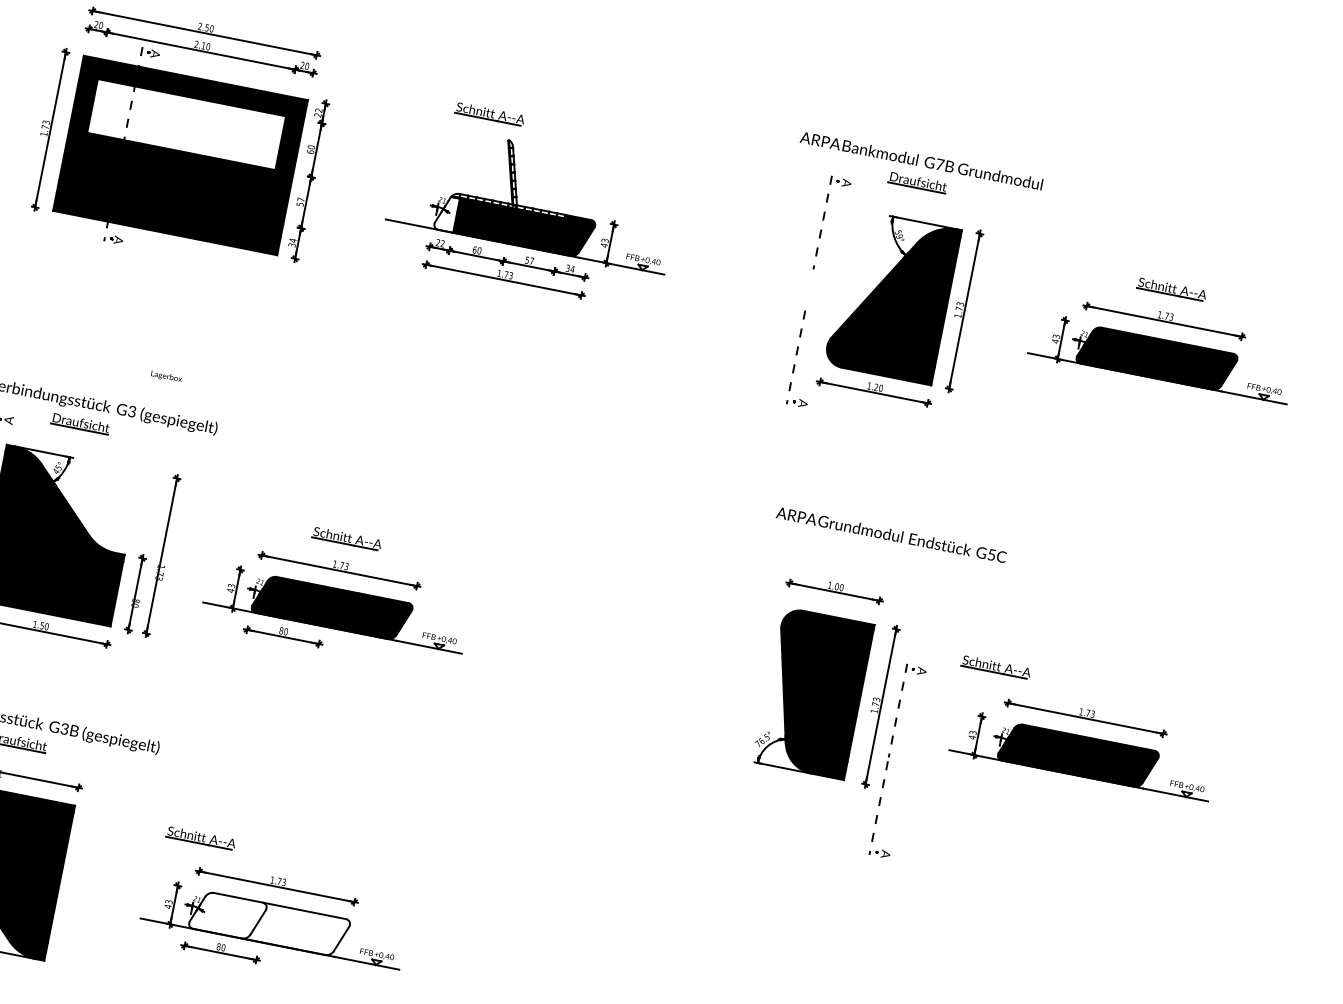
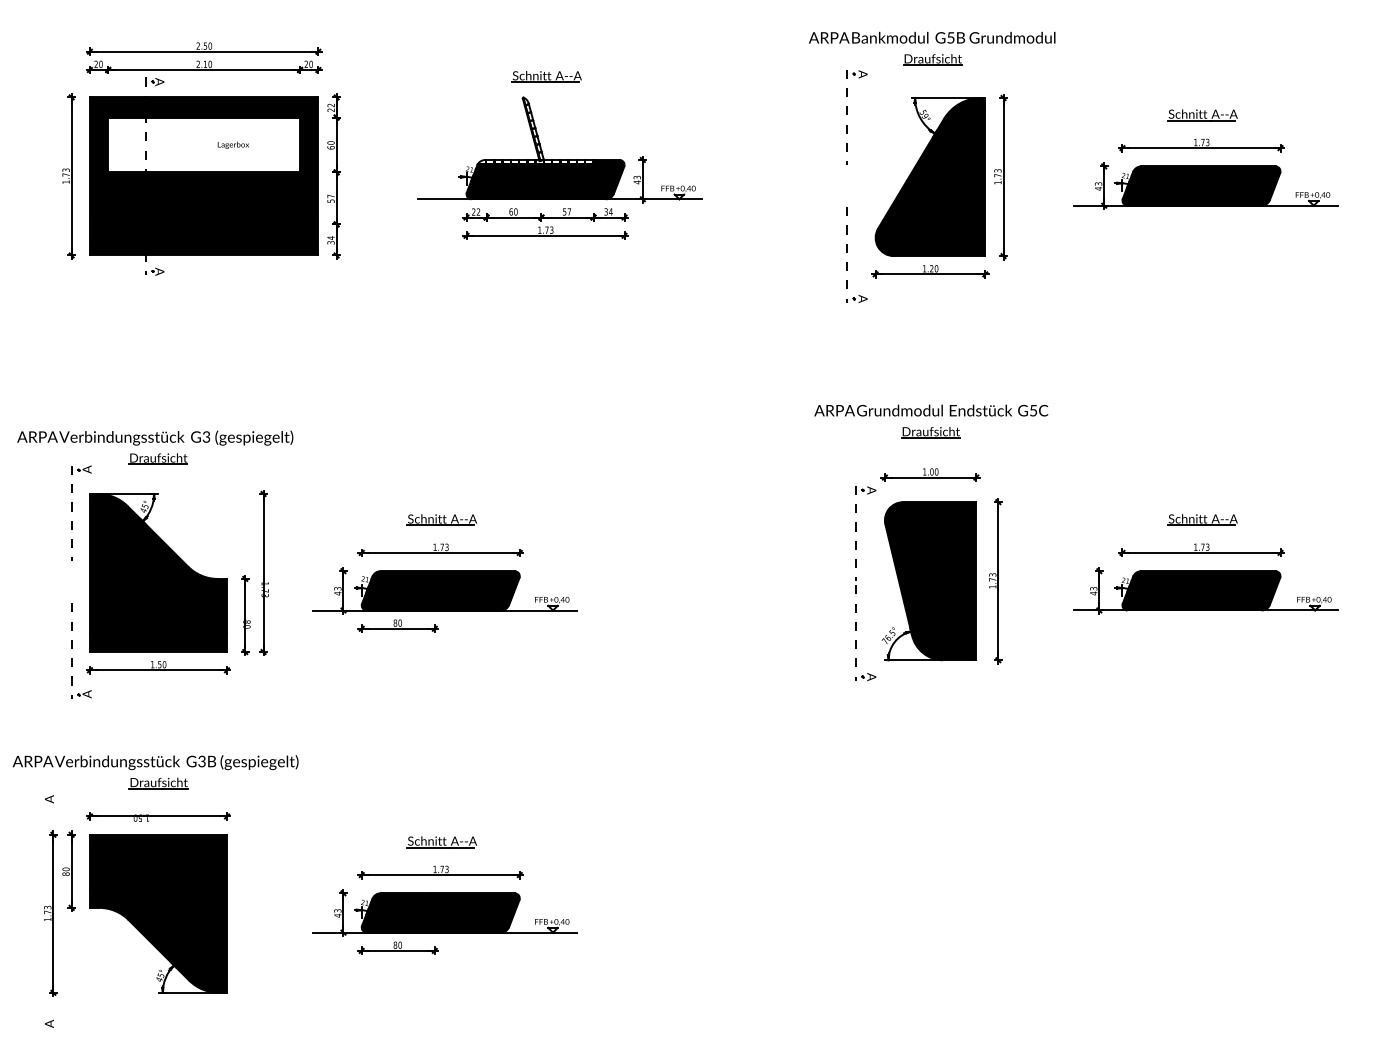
part: (489, 113) -> (546, 76), moved
text: (939, 164) -> (950, 37), G7B -> G5B
fill: (446, 213) -> (476, 181), added
text: (165, 375) -> (232, 144), moved
text: (891, 534) -> (931, 410), moved
part: (843, 547) -> (930, 432), added
part: (996, 666) -> (1202, 519), moved
part: (888, 761) -> (856, 585), moved
part: (200, 838) -> (441, 842), moved
fill: (269, 923) -> (440, 912), added

